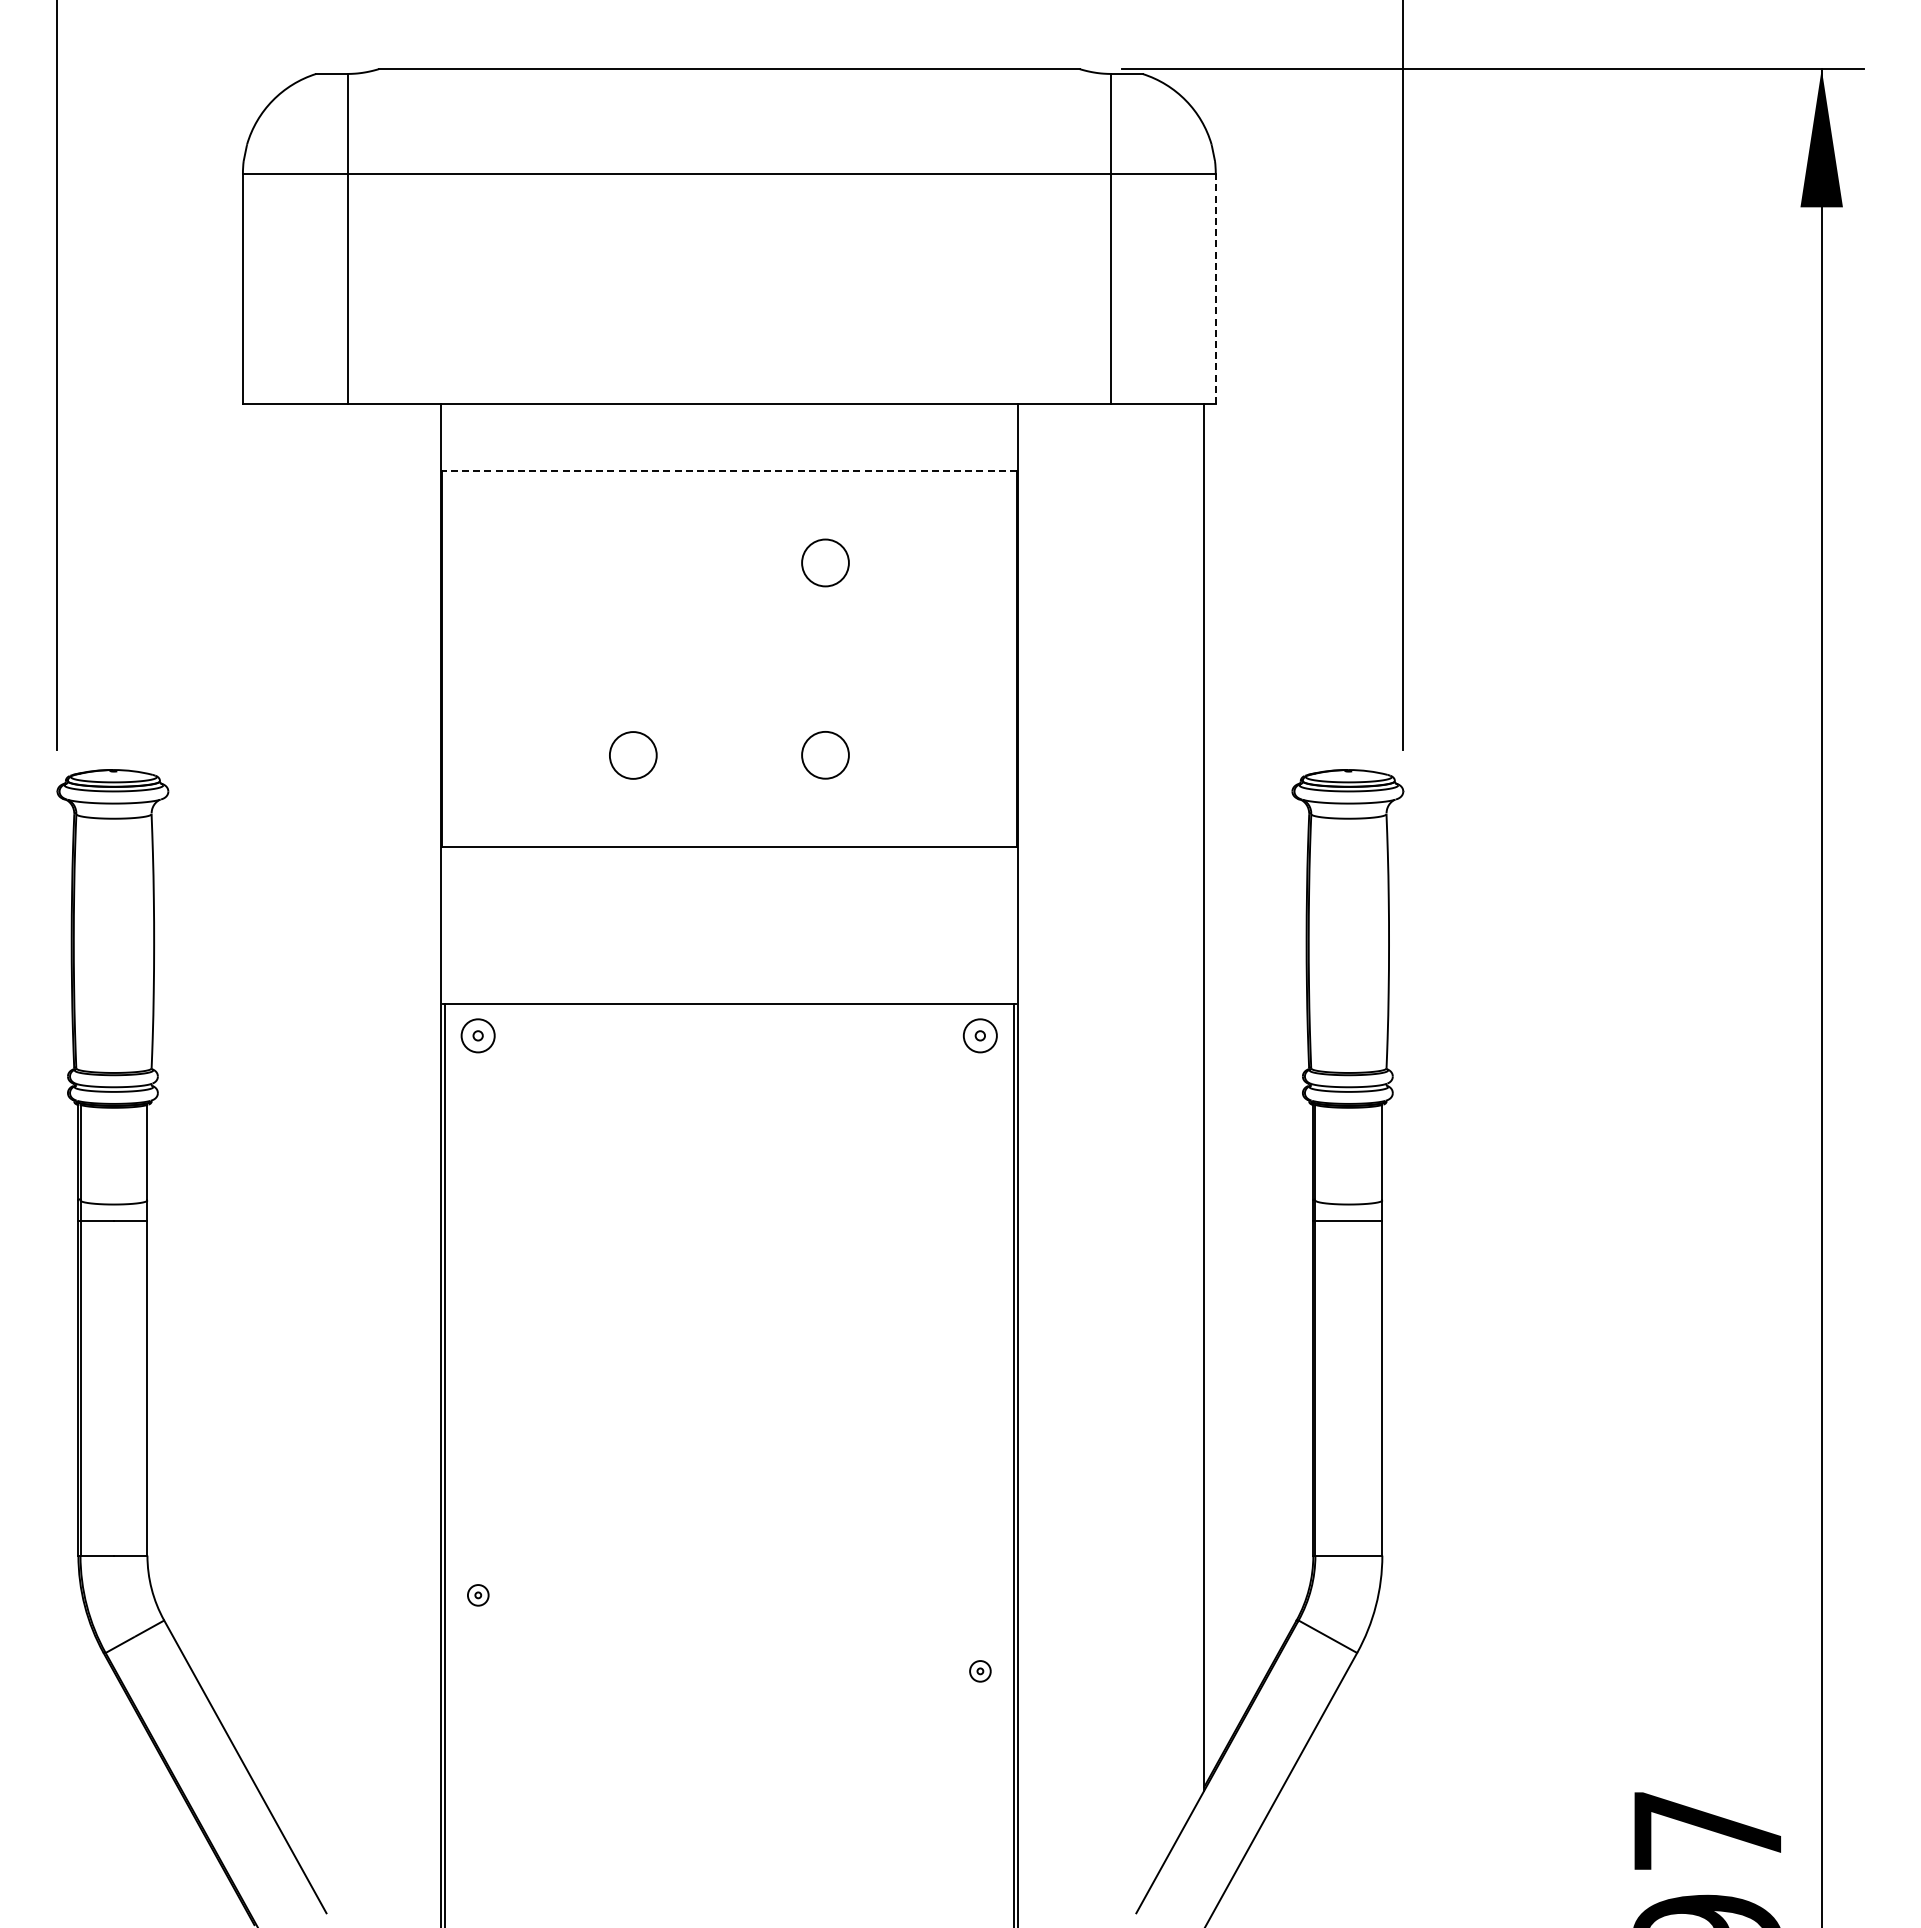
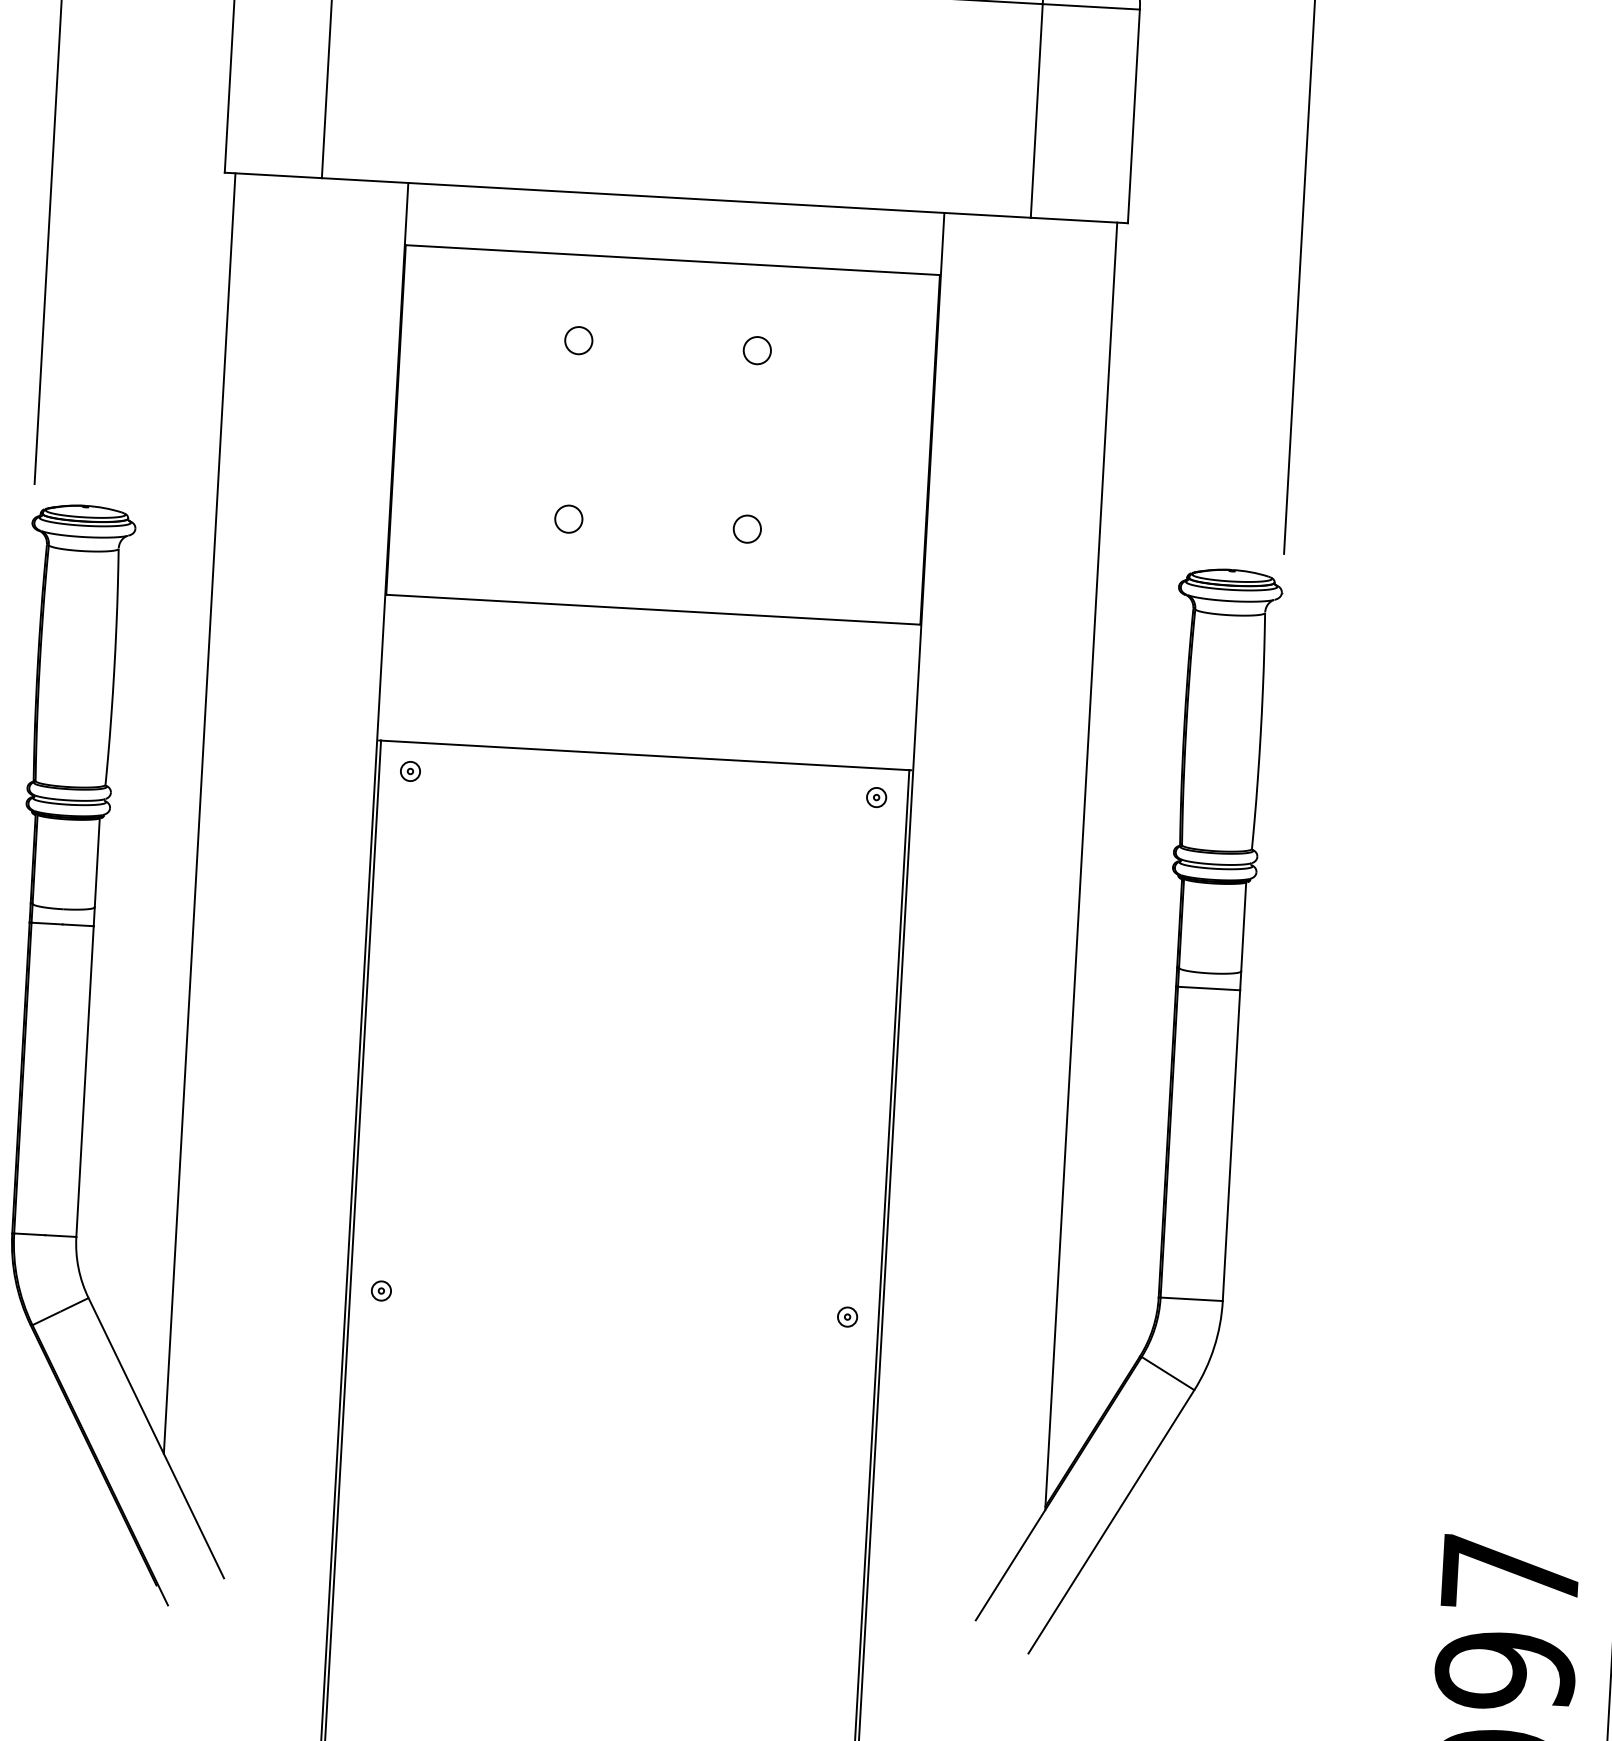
line: (1215, 288) -> (1133, 116), dashed -> solid
line: (729, 470) -> (673, 259), dashed -> solid
circle: (632, 562) -> (578, 340), added
circle: (825, 562) -> (757, 350), size x0.62
circle: (632, 754) -> (568, 518), size x0.62
circle: (825, 754) -> (747, 528), size x0.62
part: (478, 1035) -> (410, 771), size x0.62
part: (980, 1035) -> (876, 797), size x0.62
line: (254, 1093) -> (199, 813), added
part: (980, 1671) -> (847, 1317), moved

